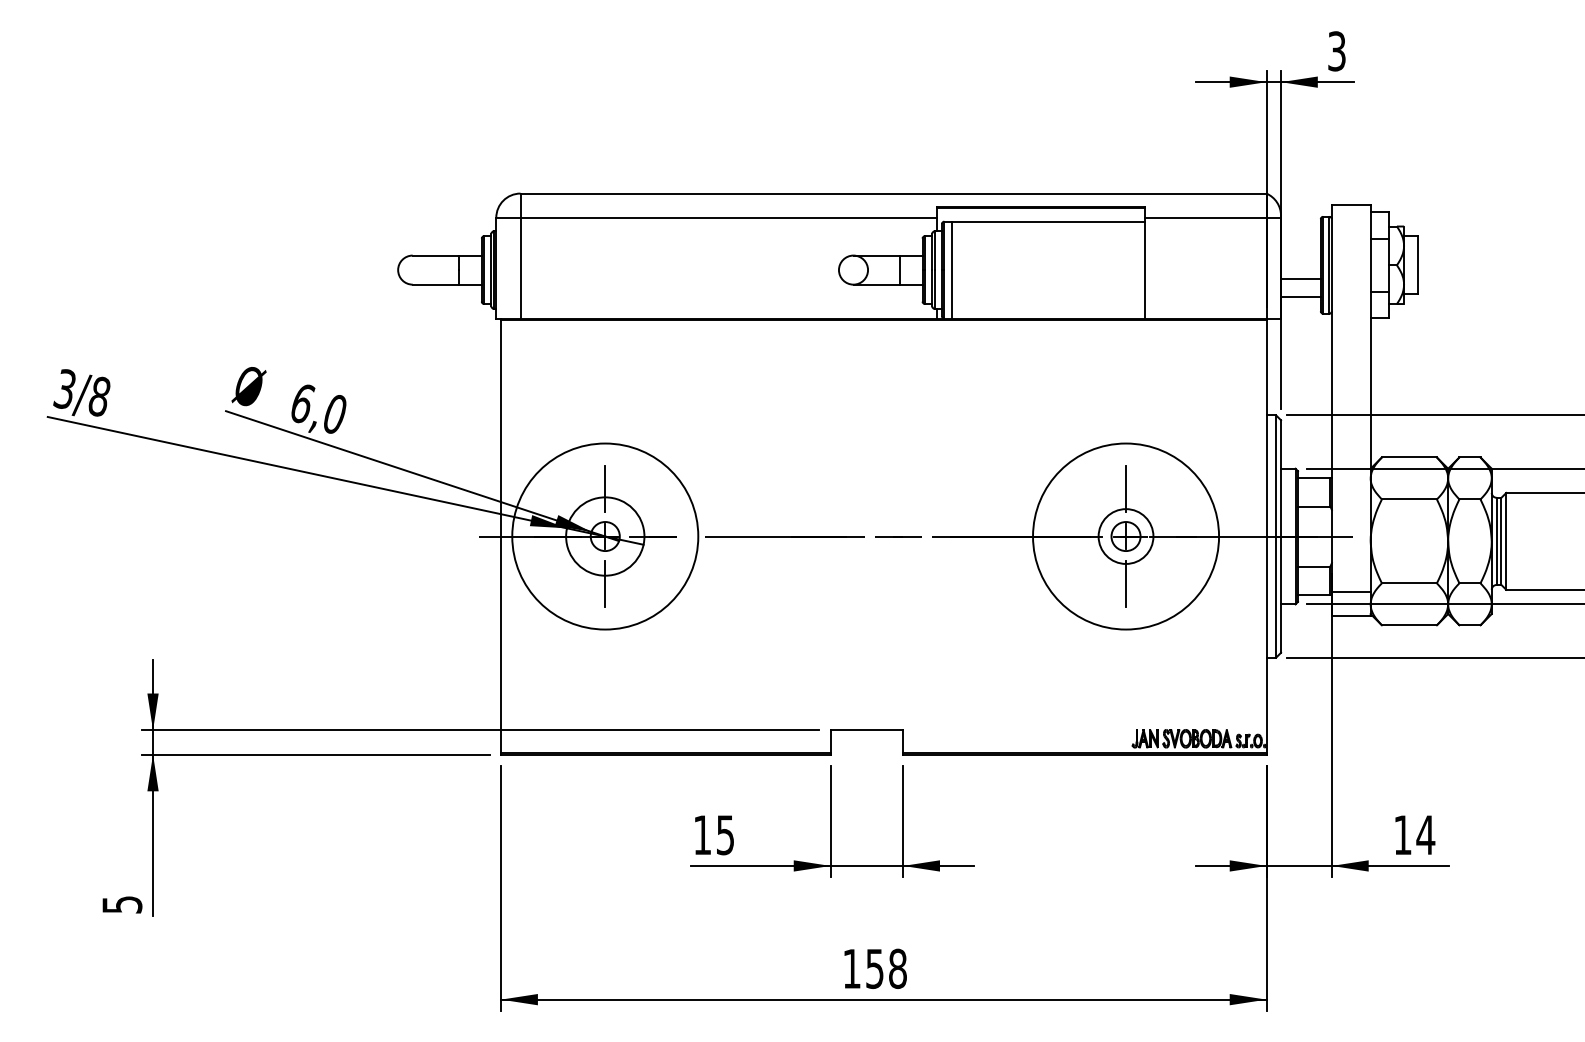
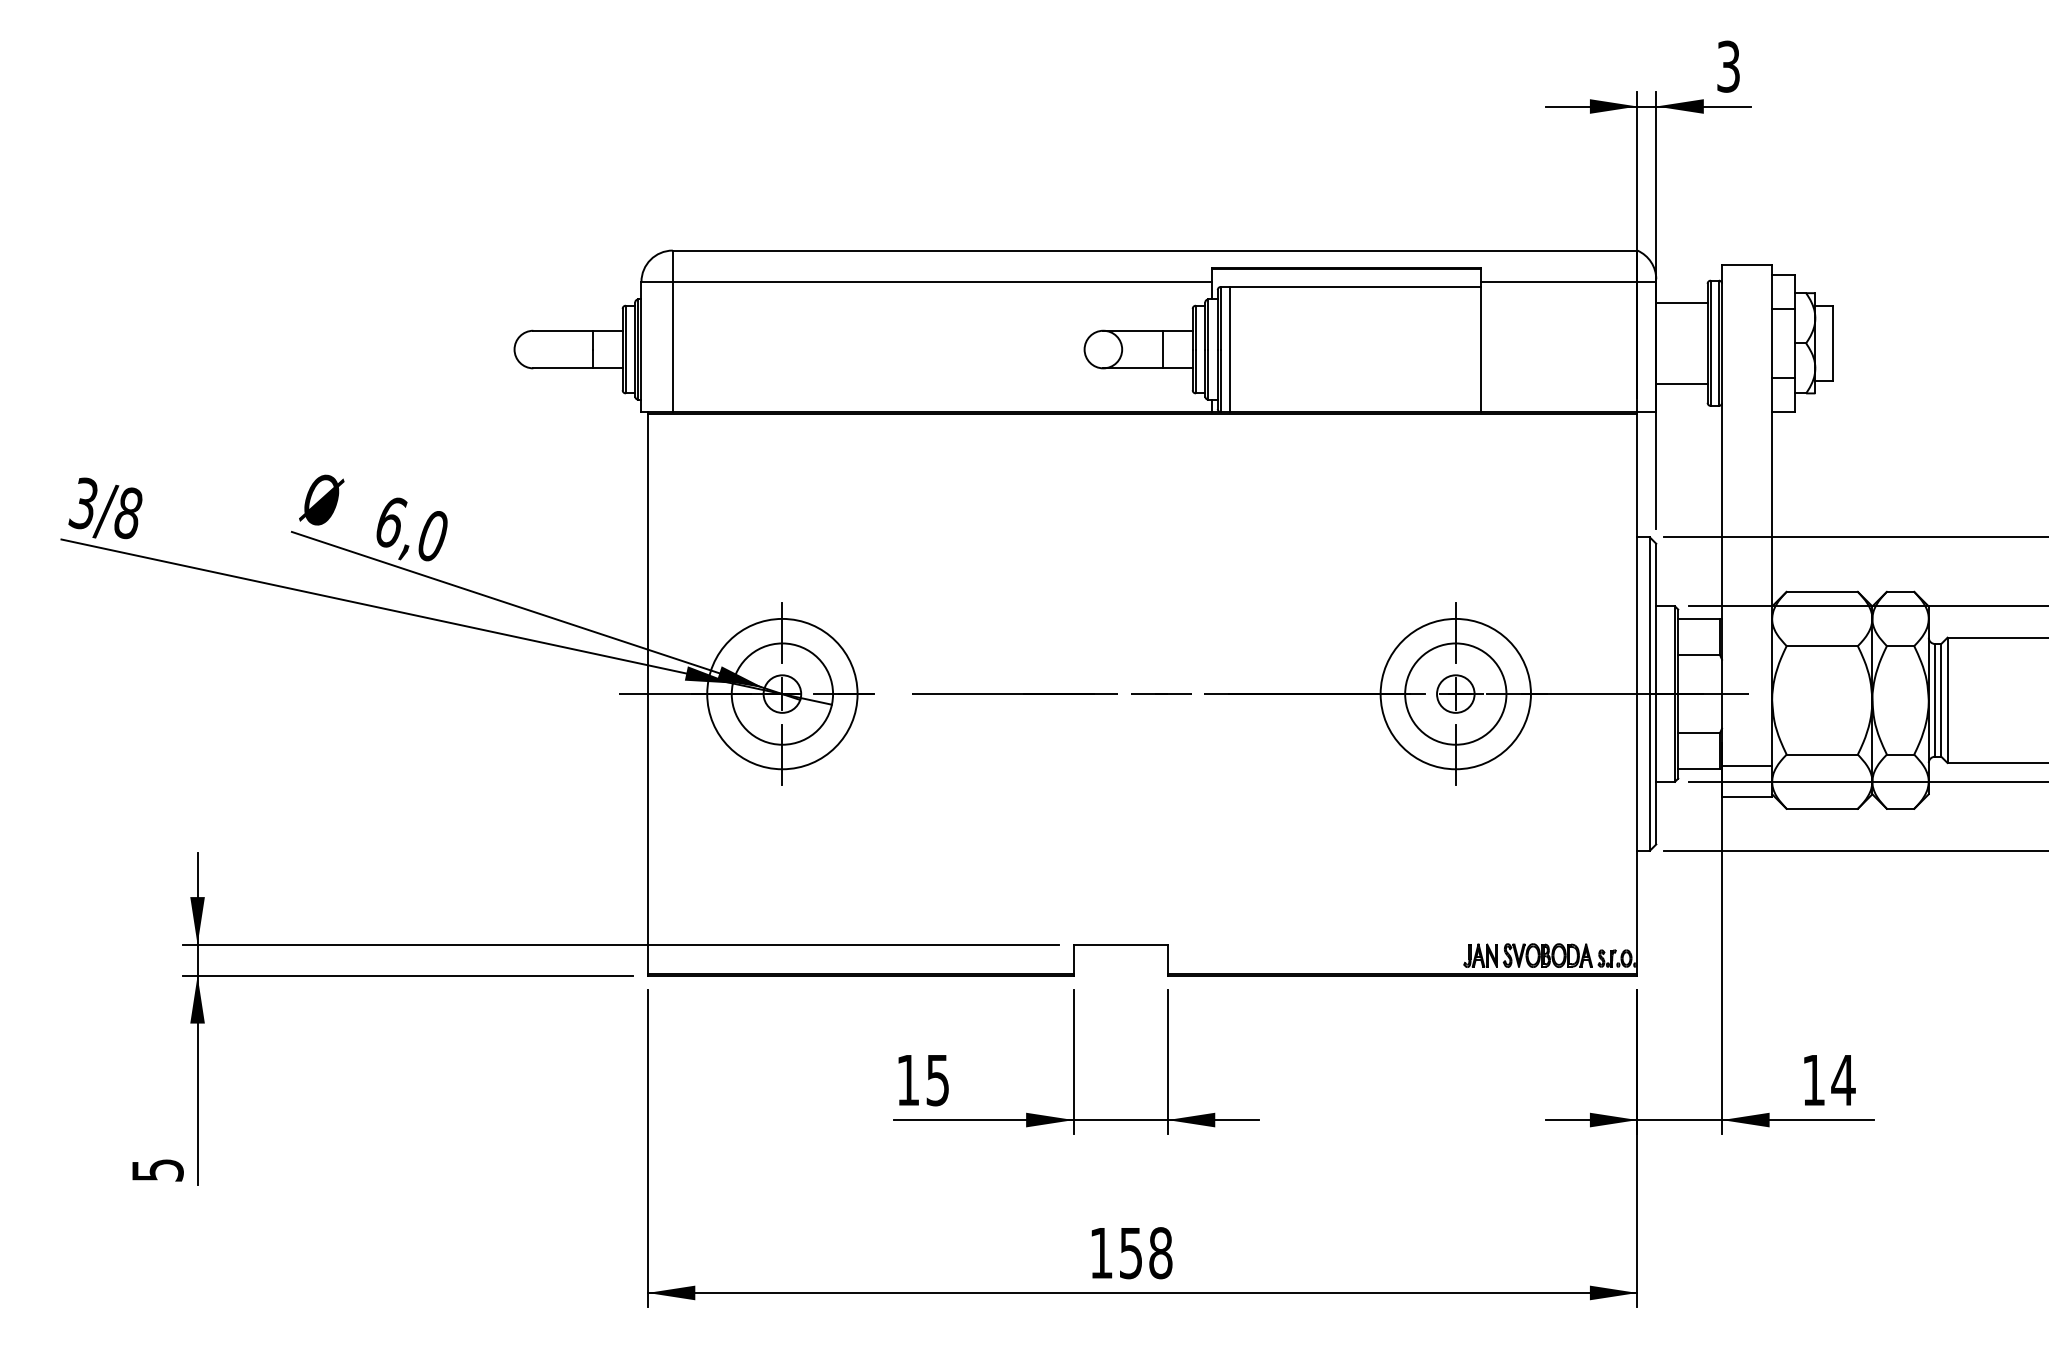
line: (1300, 279) -> (1681, 302), moved
circle: (605, 536) -> (782, 693), size x0.62
circle: (1125, 536) -> (1455, 693), size x0.62
circle: (1125, 536) -> (1455, 693), size x1.43

